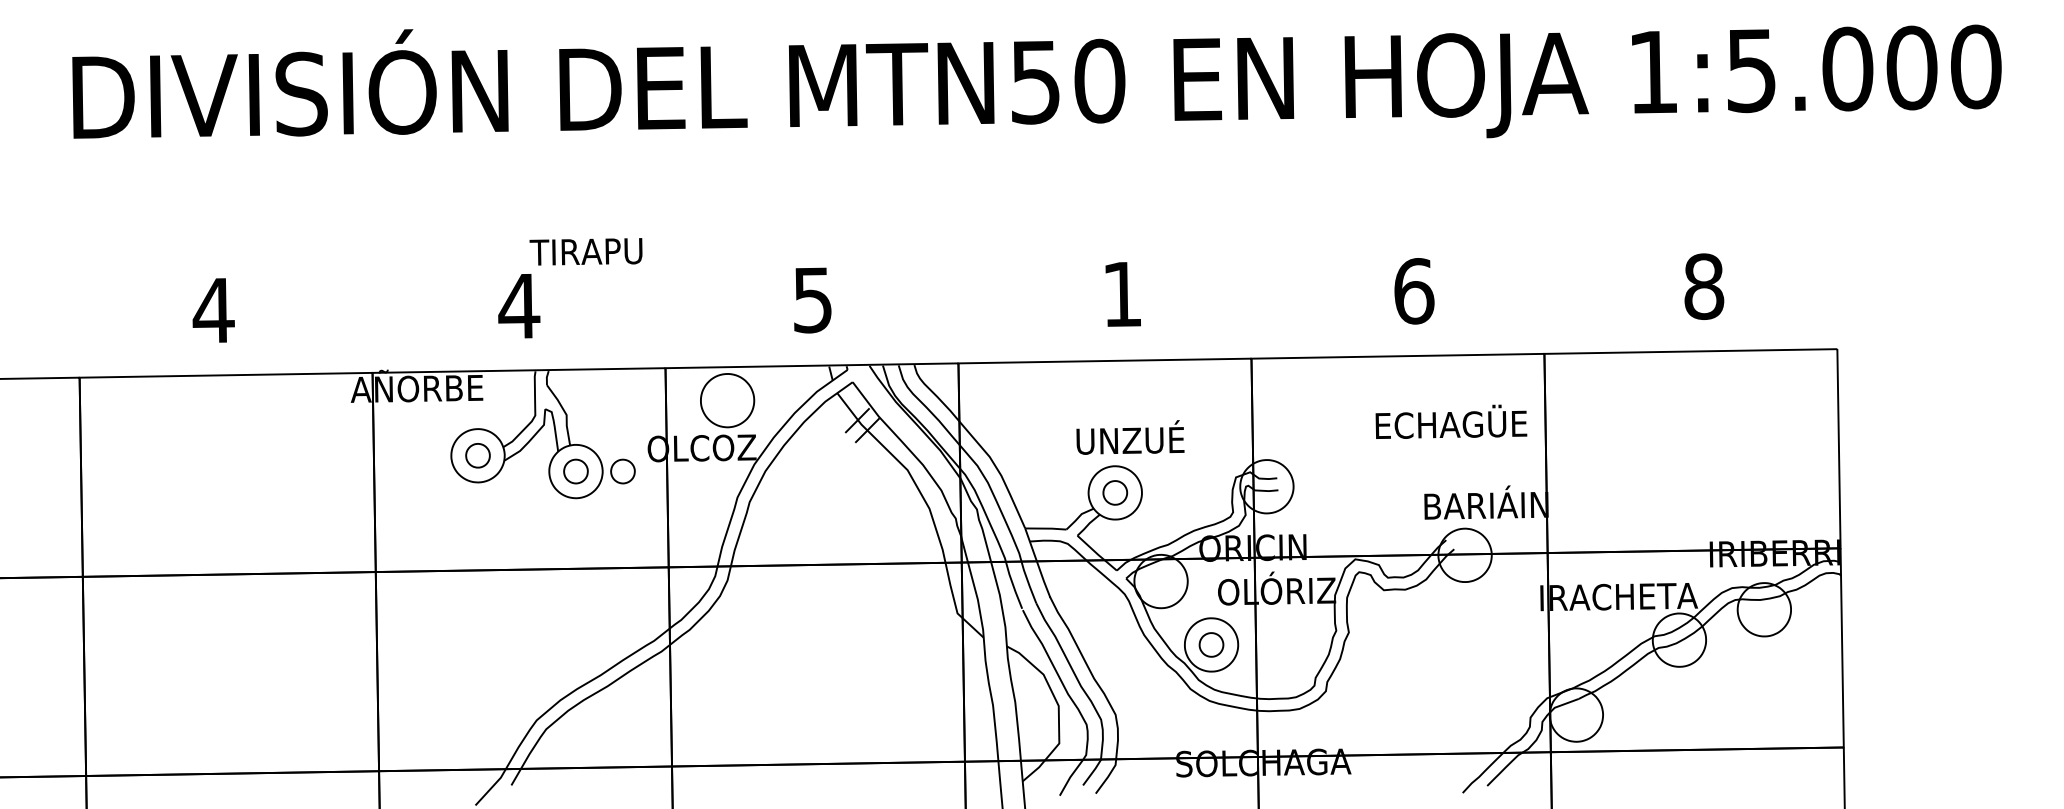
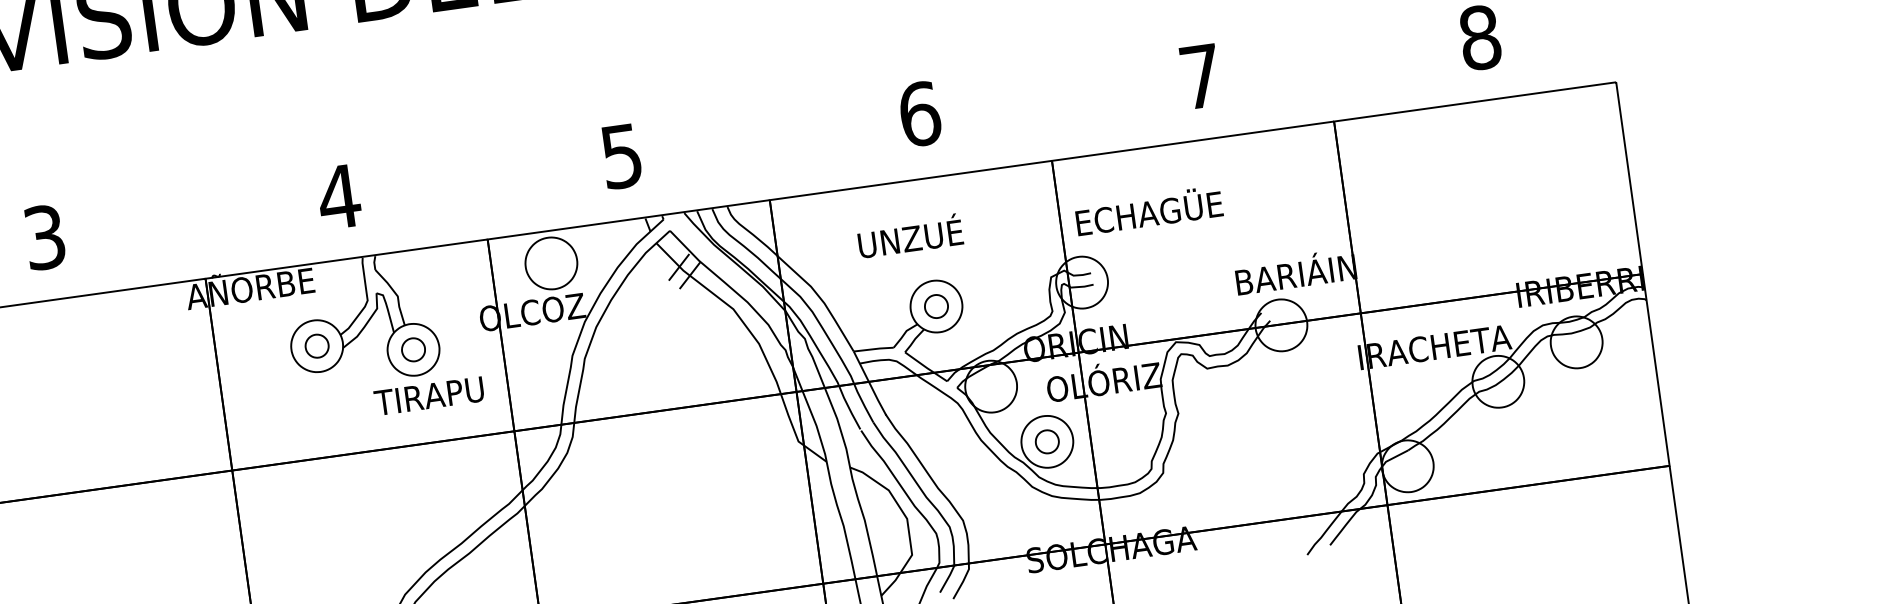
text: (585, 251) -> (428, 395), moved
text: (1414, 291) -> (1201, 76), 6 -> 7
text: (1122, 294) -> (919, 114), 1 -> 6
text: (213, 310) -> (44, 237), 4 -> 3
text: (1451, 421) -> (1149, 210), moved
text: (1130, 437) -> (910, 235), moved
part: (622, 471) -> (458, 344), removed

